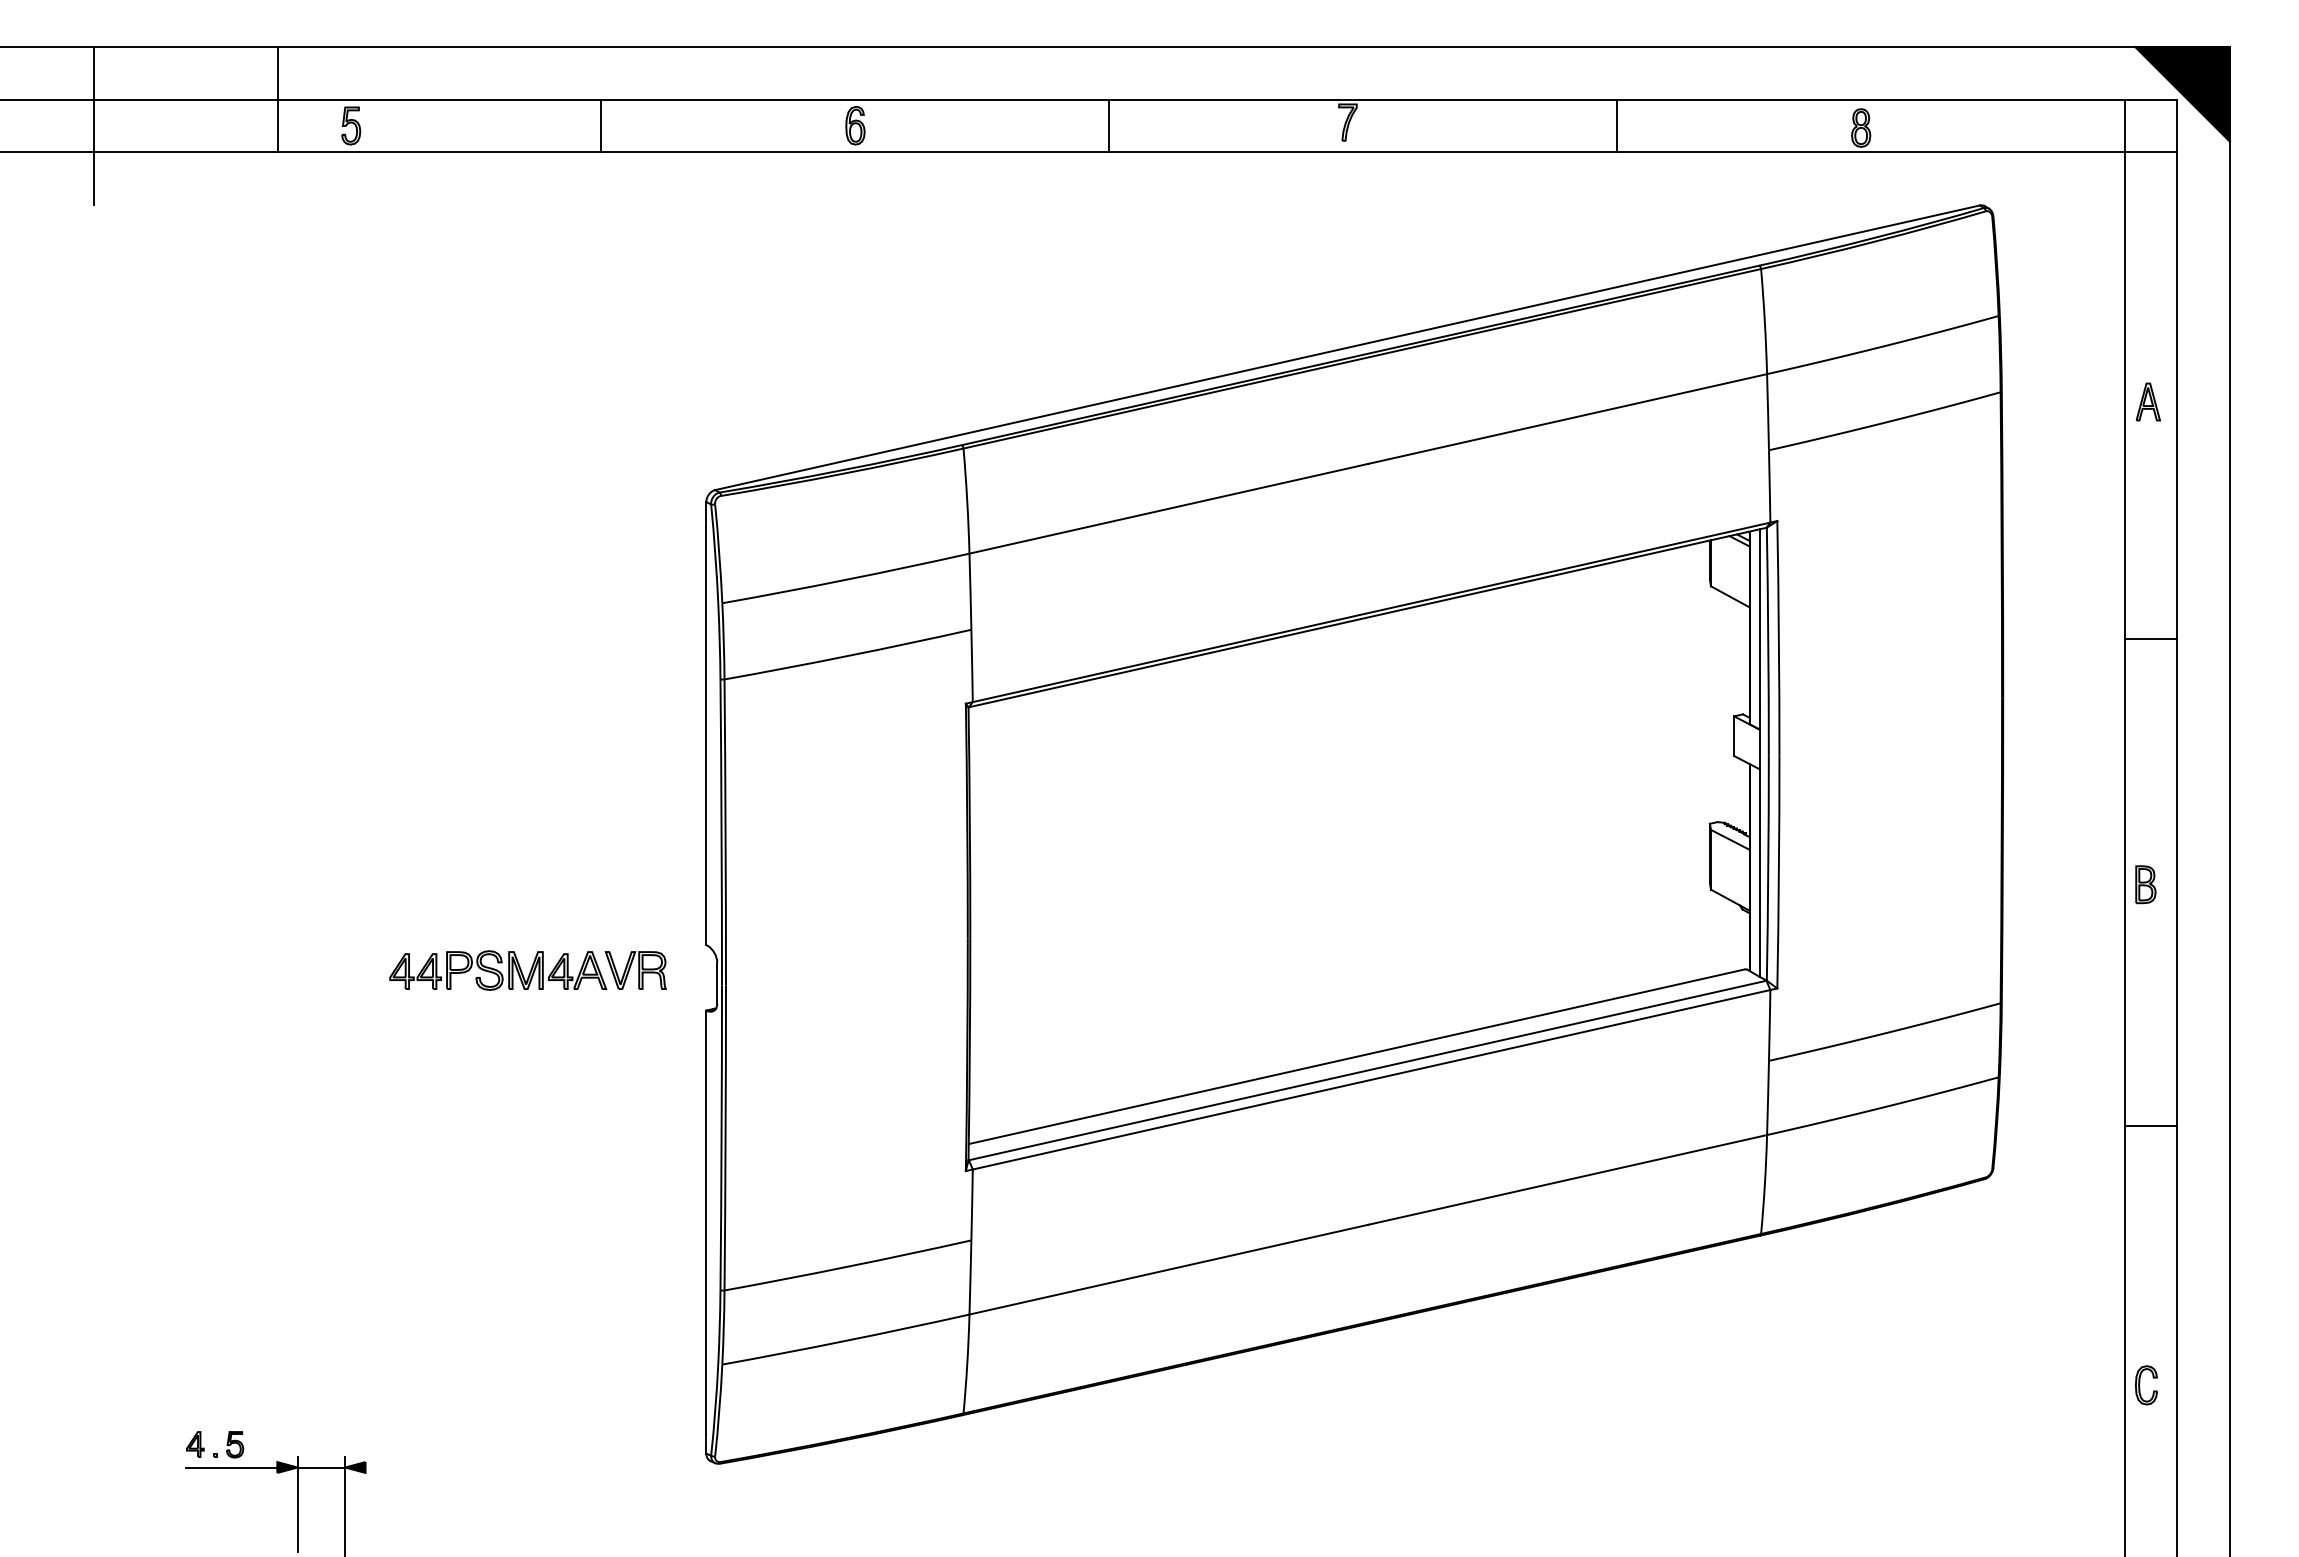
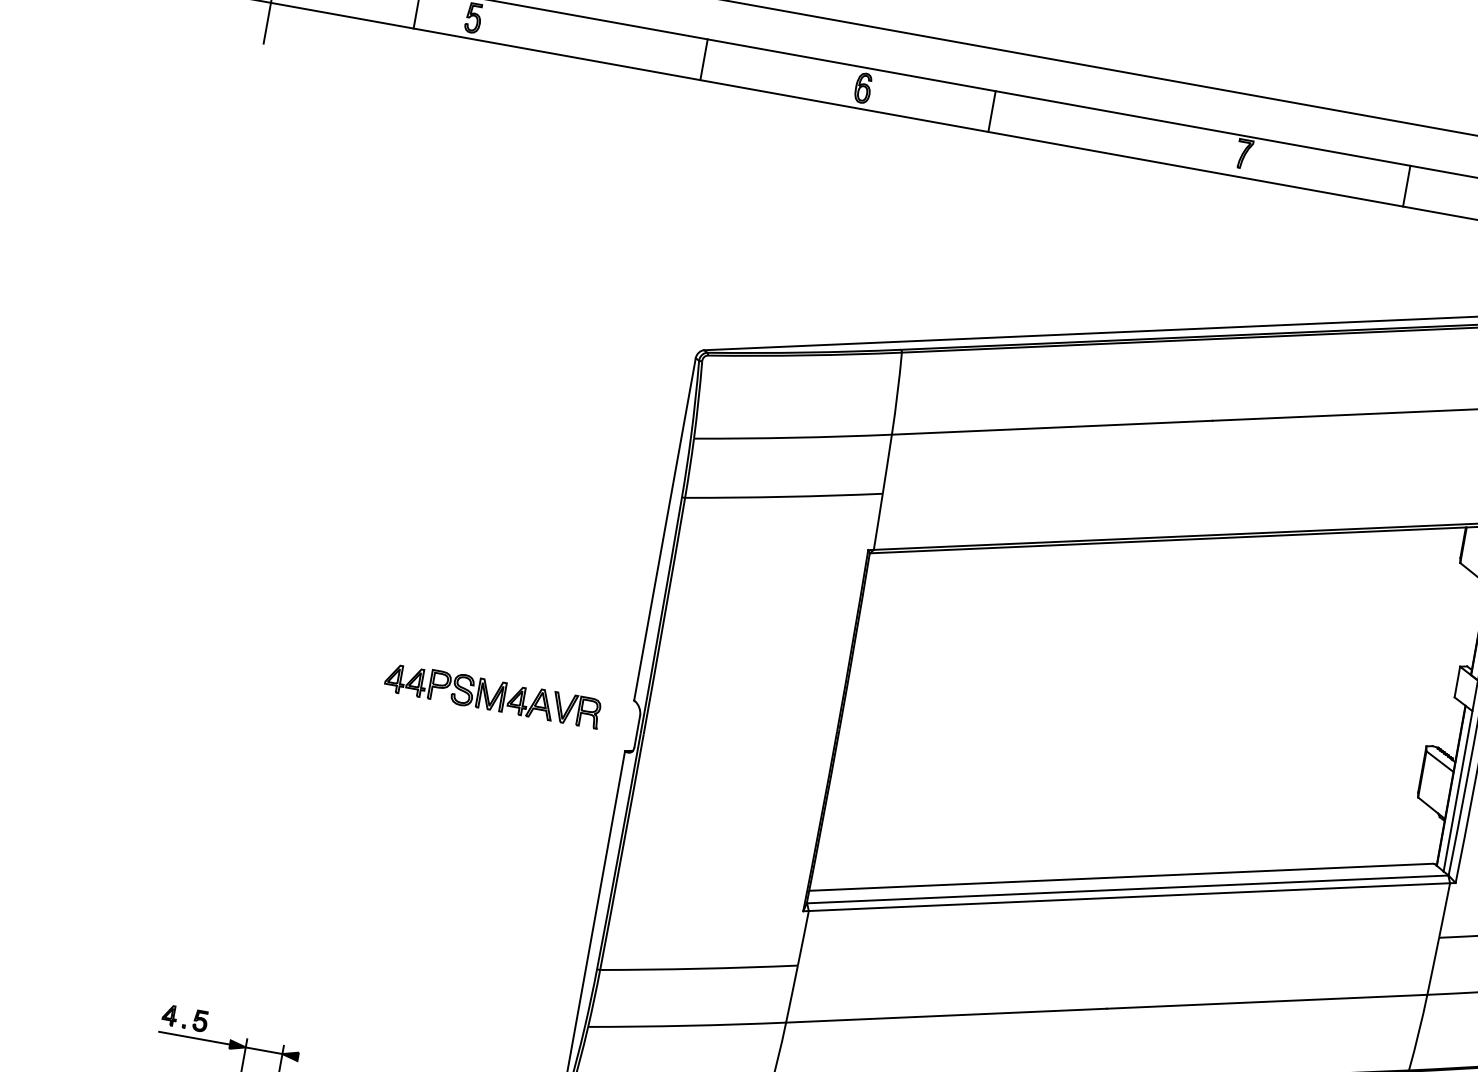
line: (601, 125) -> (704, 59), moved
line: (1109, 125) -> (992, 111), moved
line: (1616, 125) -> (1406, 185), moved

